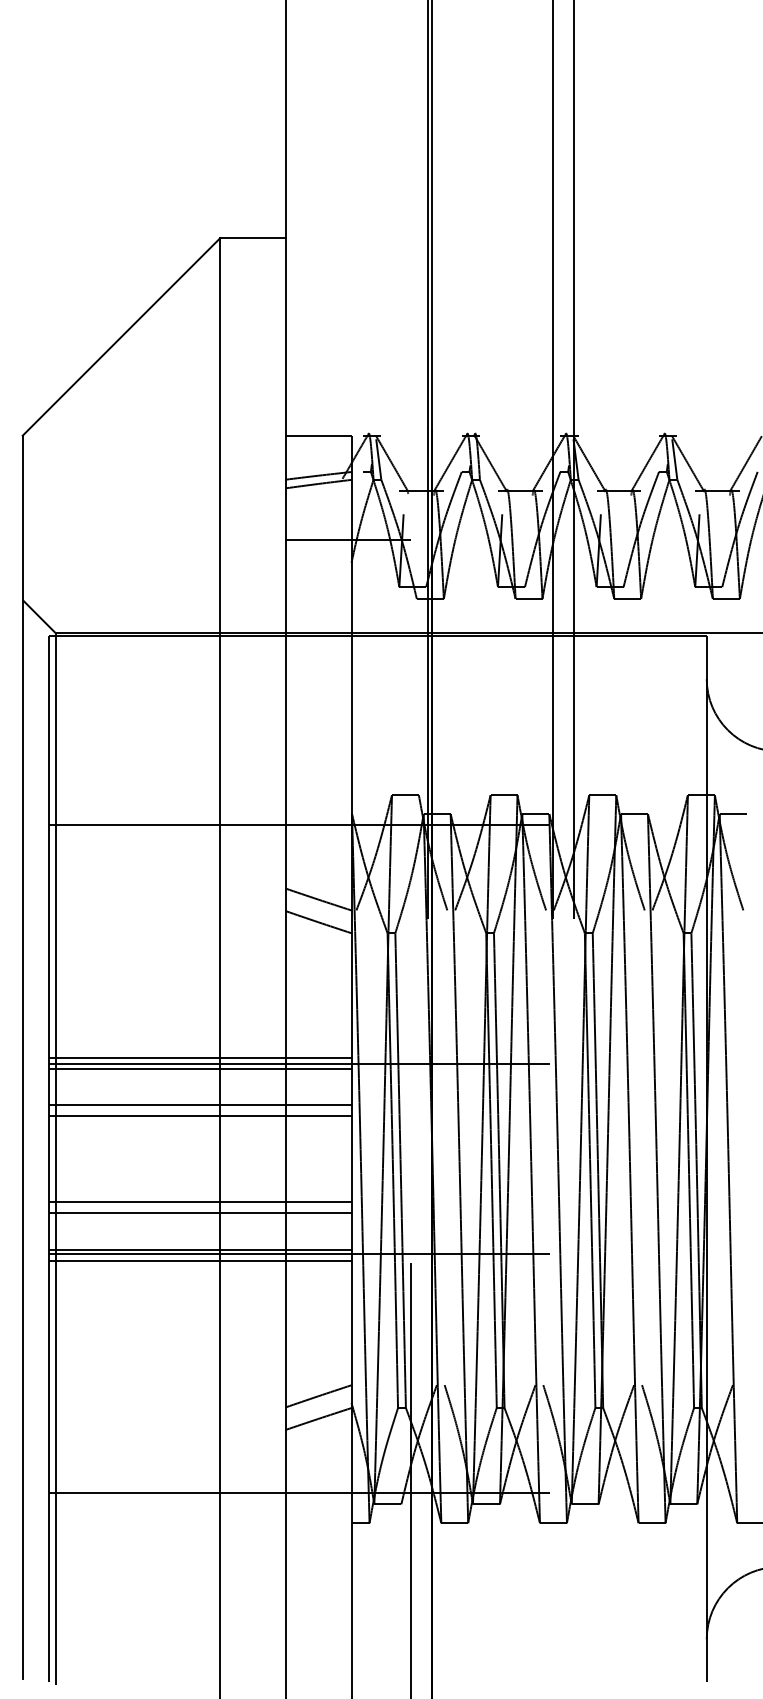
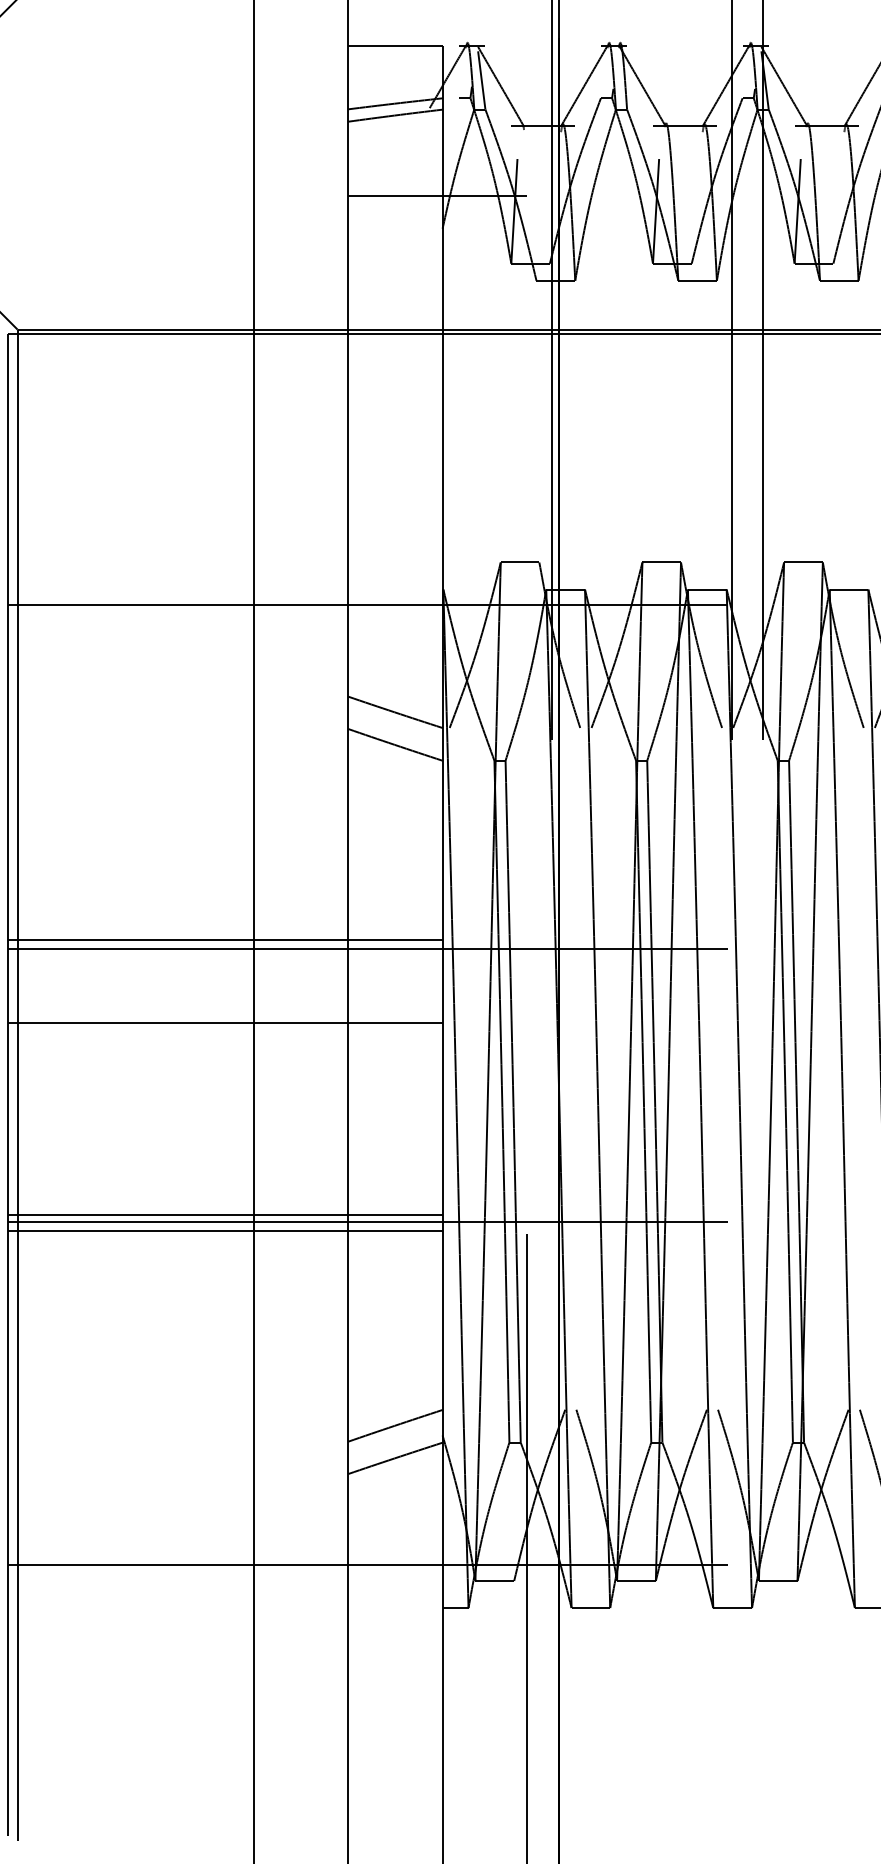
line: (200, 1068) -> (225, 955), removed
line: (200, 1105) -> (225, 1008), removed
line: (200, 1202) -> (225, 1147), removed
line: (200, 1212) -> (225, 1161), removed

